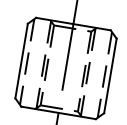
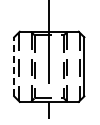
line: (22, 60) -> (14, 66), solid -> dashed

